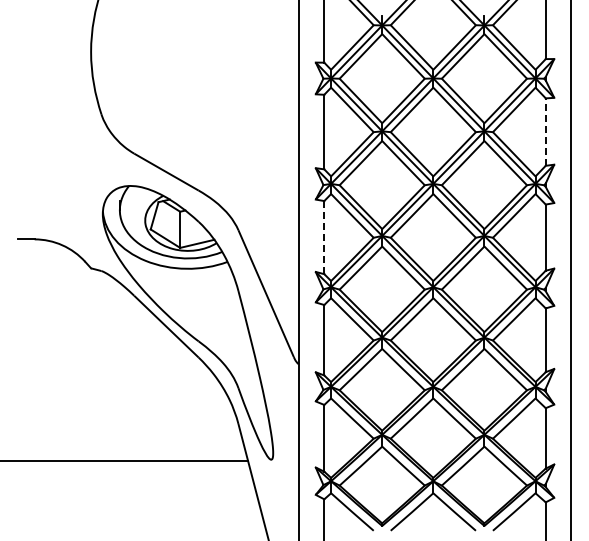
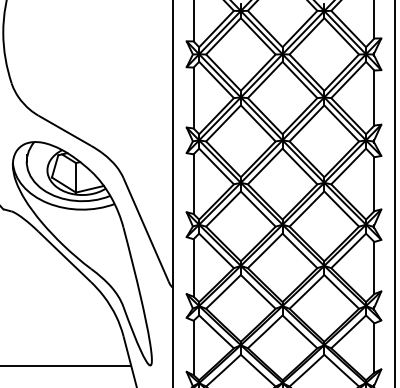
line: (545, 132) -> (374, 98), dashed -> solid
line: (324, 237) -> (193, 184), dashed -> solid

